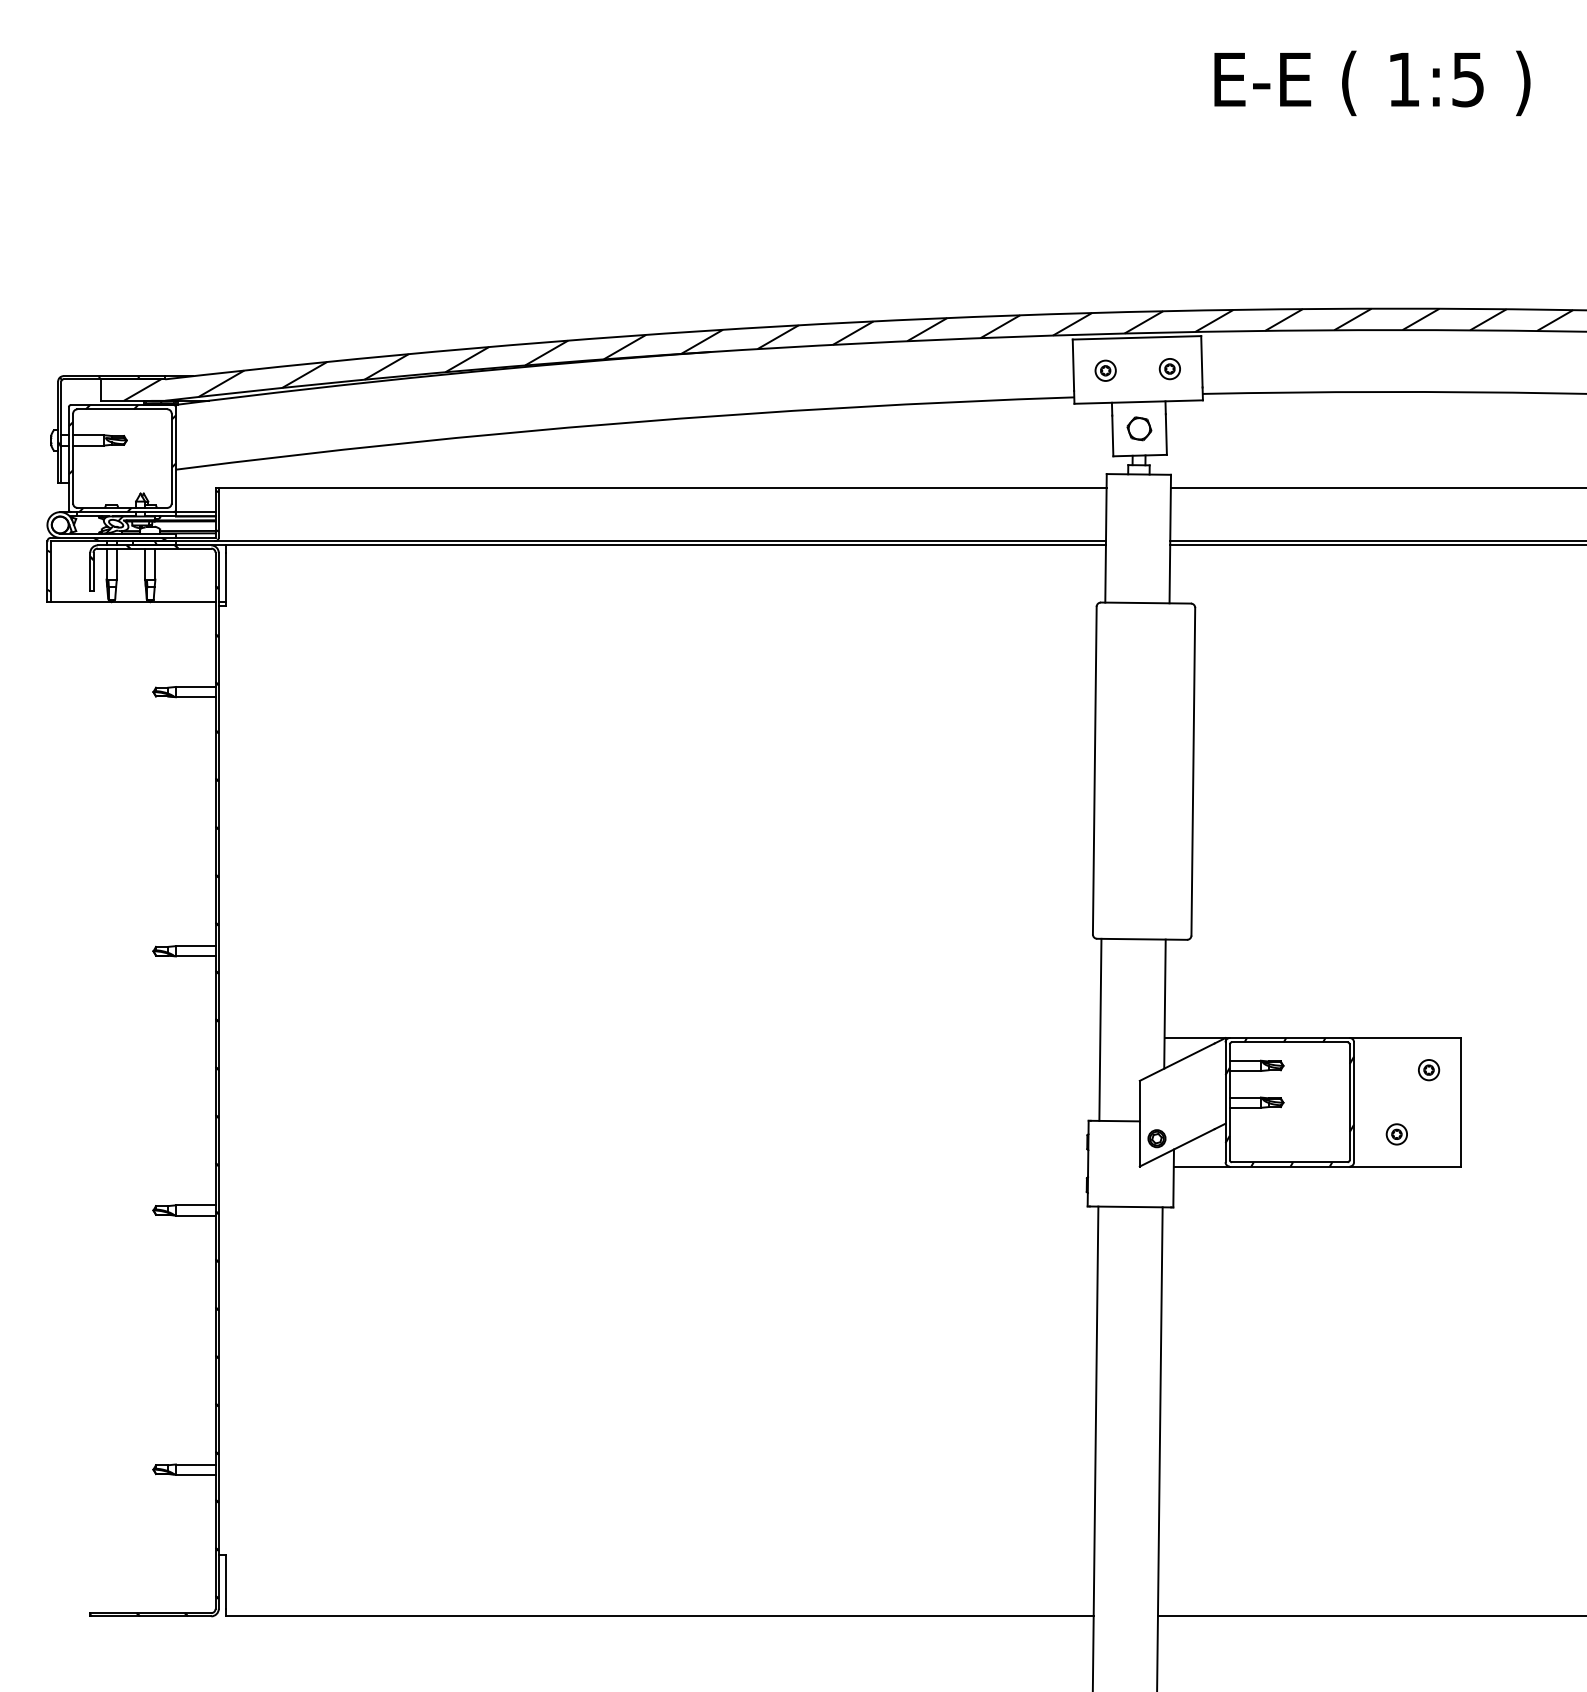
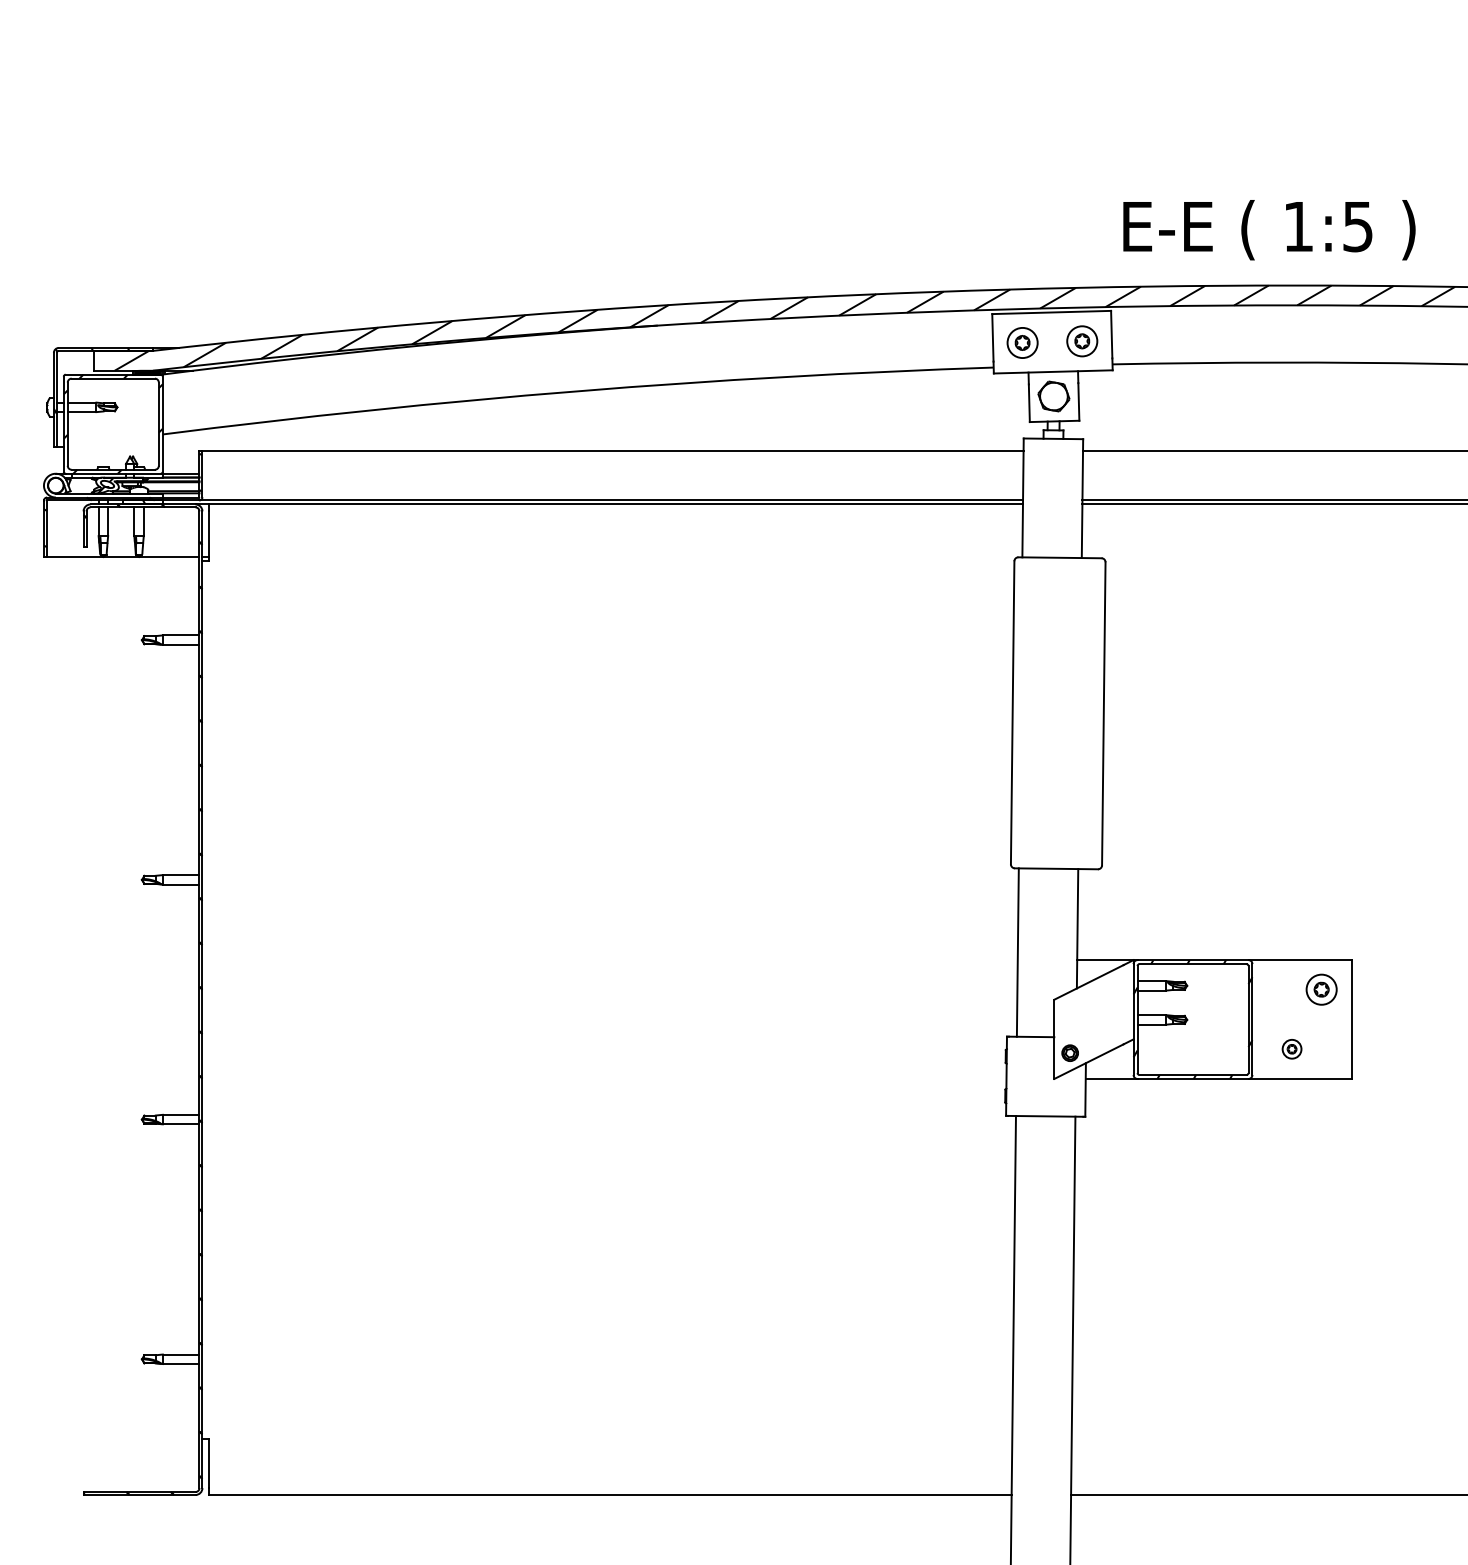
text: (1372, 83) -> (1269, 230), moved
part: (1169, 369) -> (1081, 341), size x1.6
part: (1105, 370) -> (1022, 342), size x1.6
part: (1138, 428) -> (1053, 396), size x1.4
part: (1428, 1069) -> (1321, 989), size x1.6

